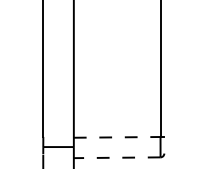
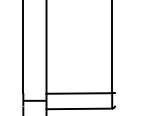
line: (117, 137) -> (79, 93), dashed -> solid
line: (116, 157) -> (78, 108), dashed -> solid

